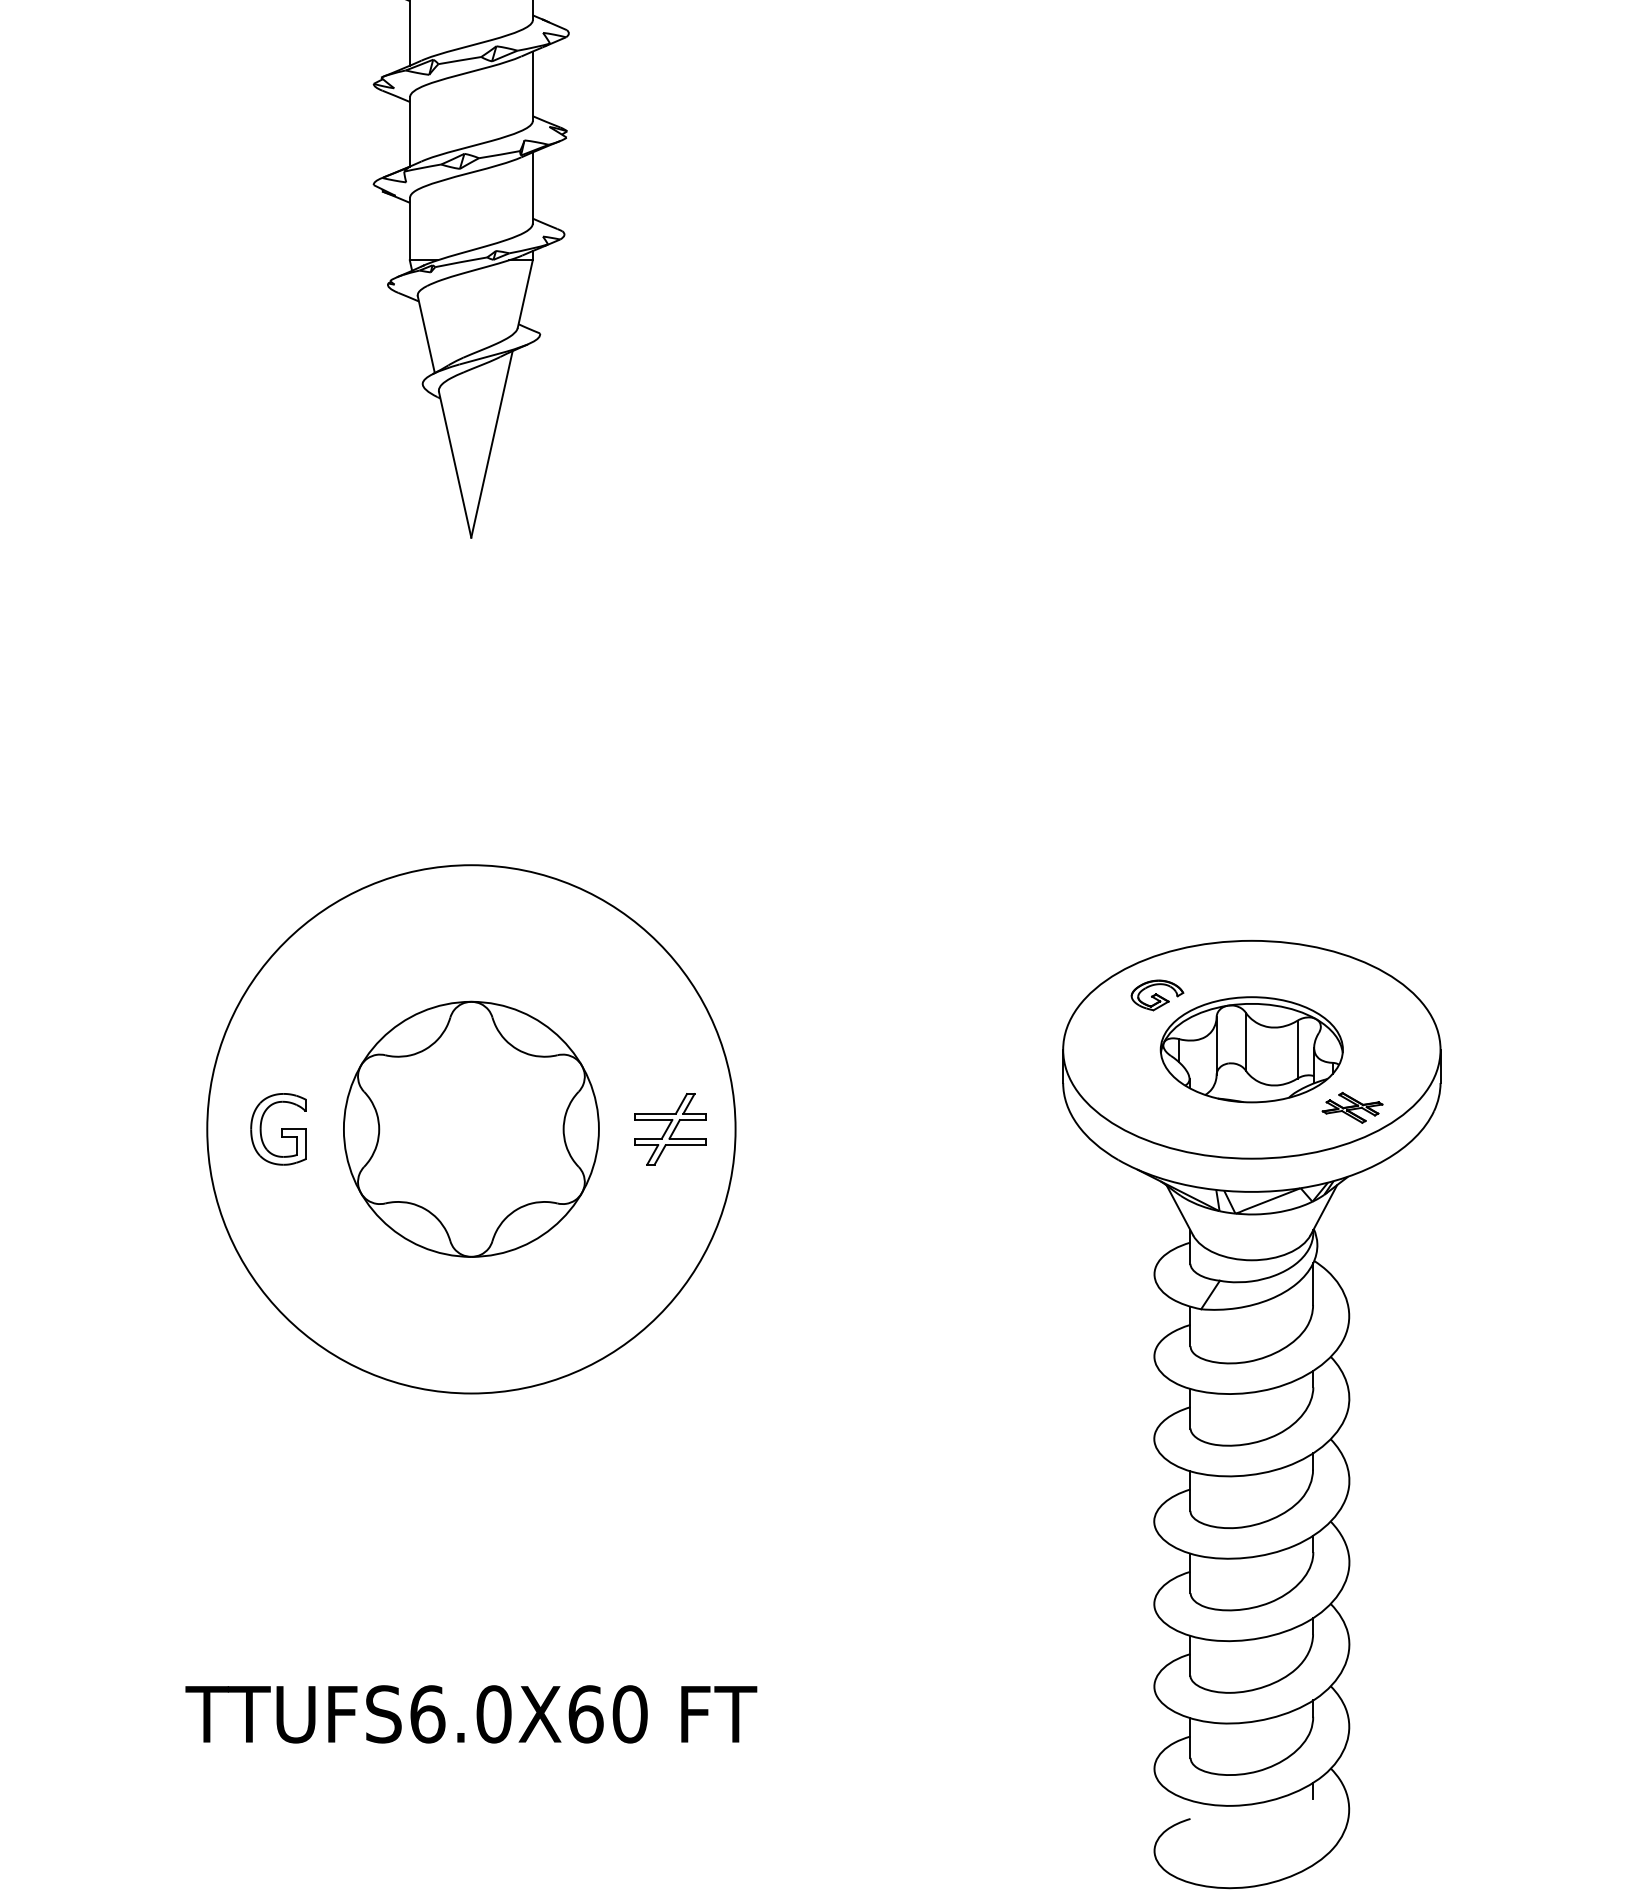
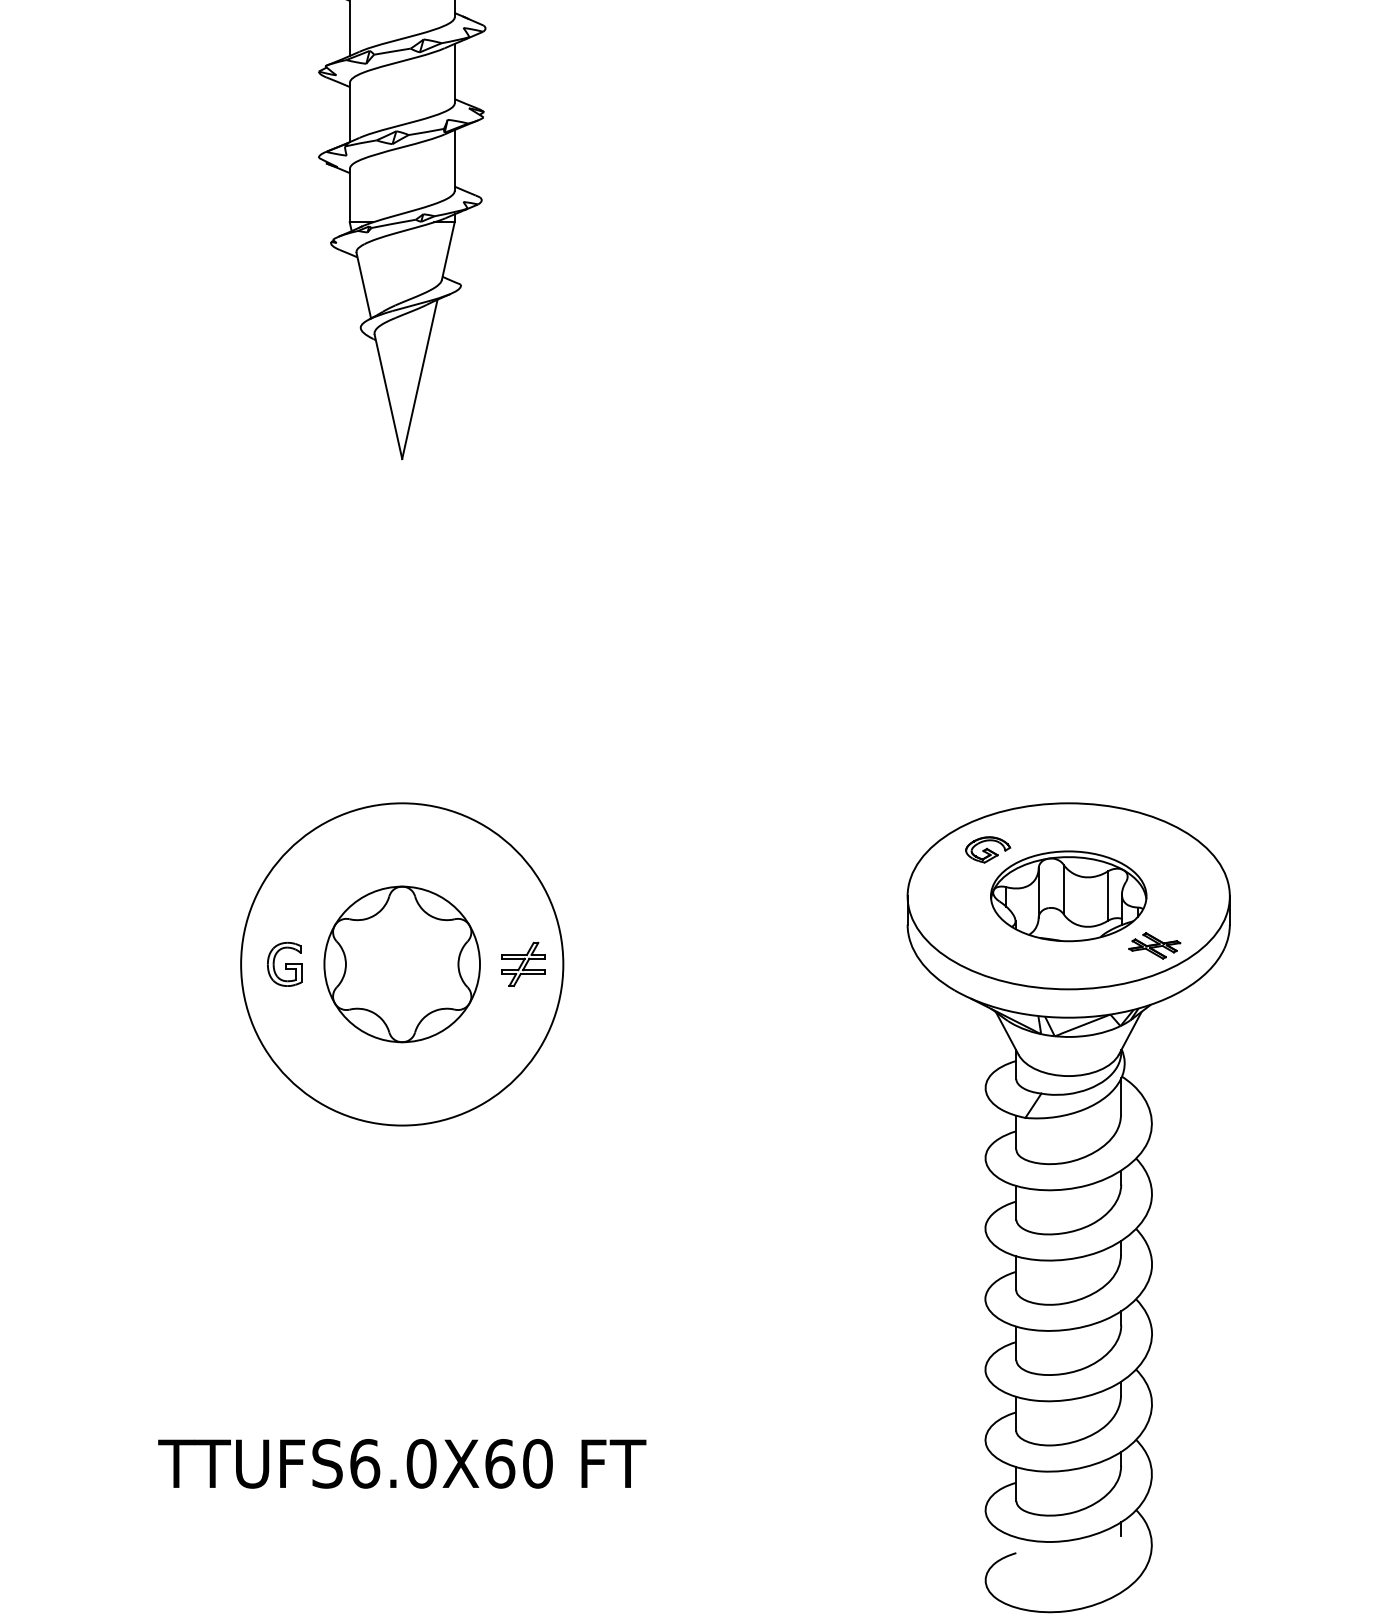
part: (470, 1129) -> (401, 964), size x0.71

